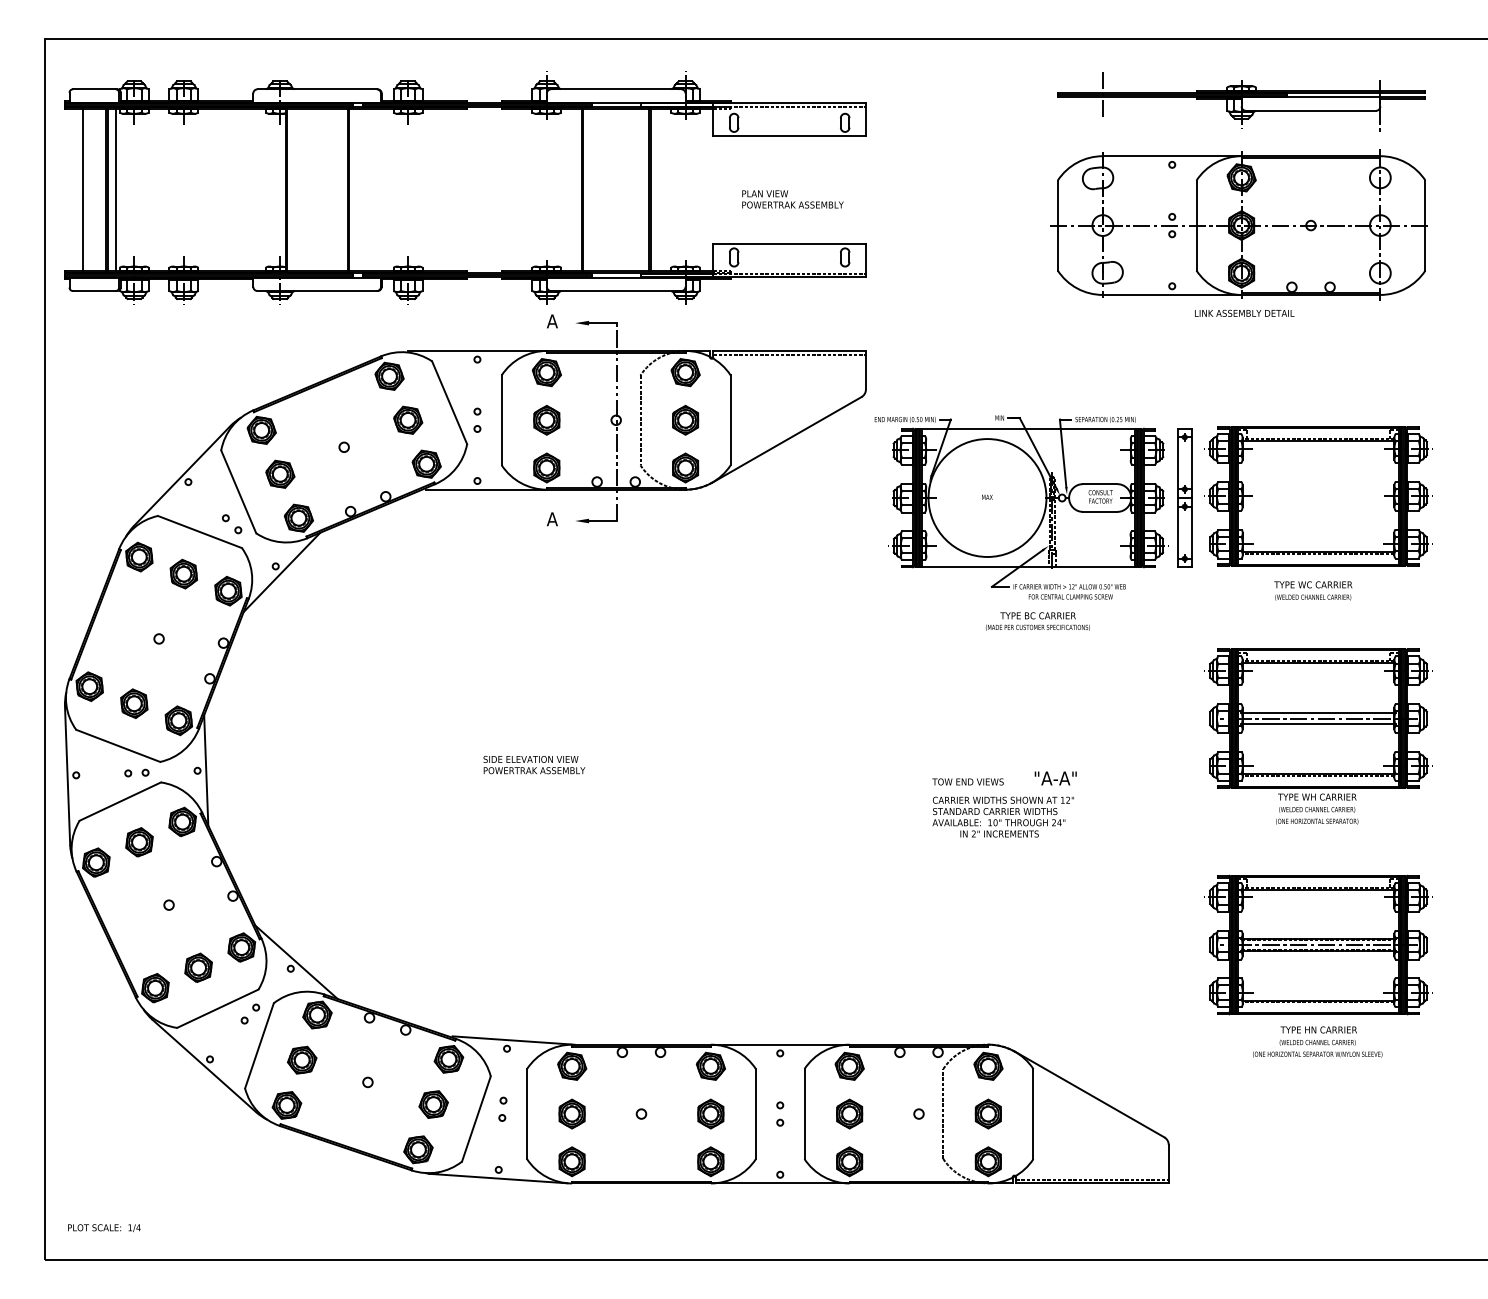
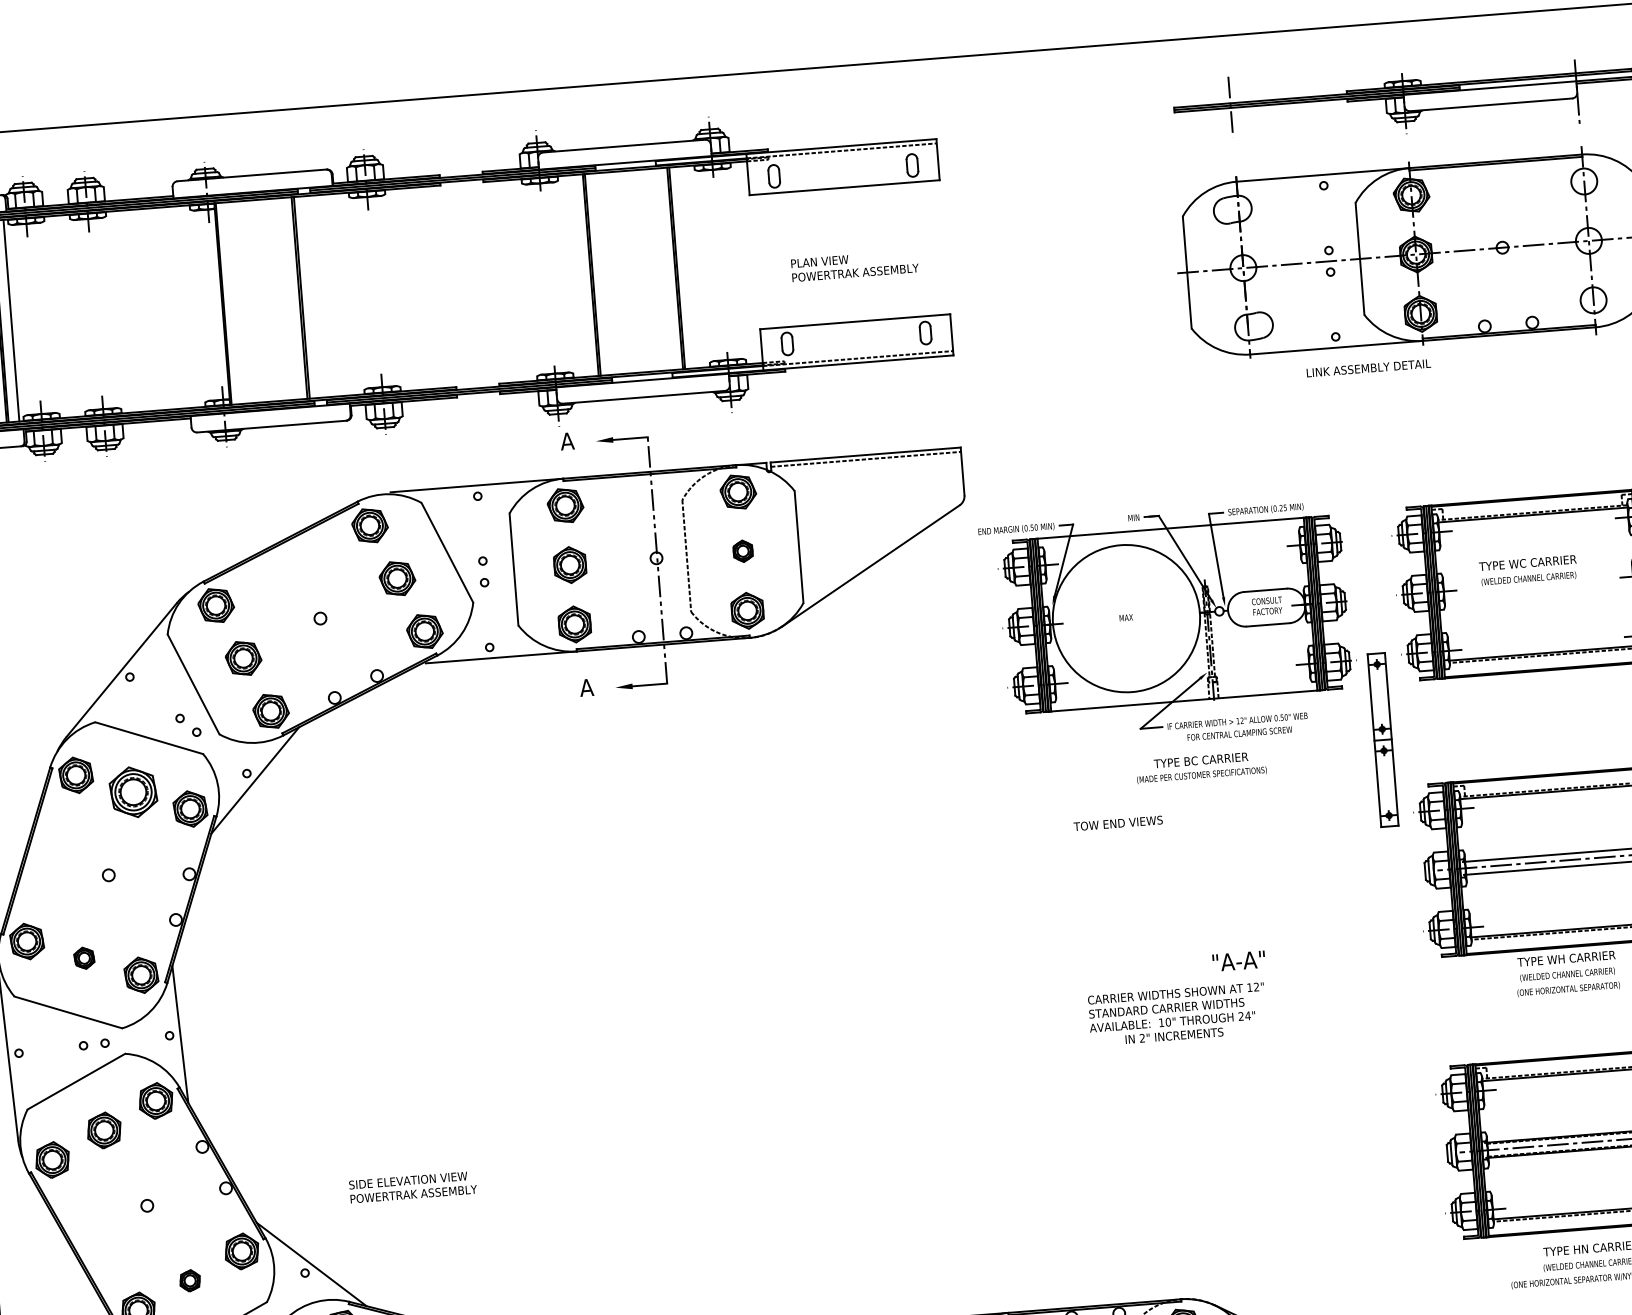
text: (1244, 312) -> (1368, 367), moved
part: (685, 419) -> (742, 550), size x0.6
part: (1184, 497) -> (1382, 739), moved
part: (183, 573) -> (132, 791), size x1.4
text: (1313, 590) -> (1528, 570), moved
part: (134, 703) -> (84, 958), size x0.6
text: (534, 765) -> (413, 1187), moved
text: (967, 781) -> (1117, 822), moved
part: (198, 967) -> (190, 1280), size x0.6

